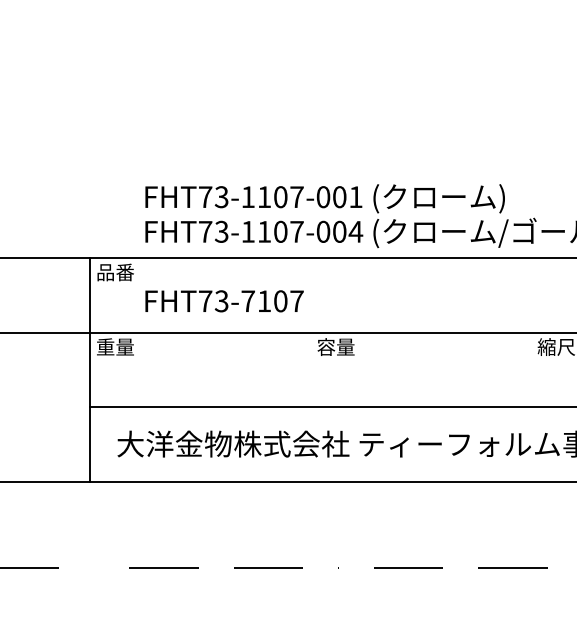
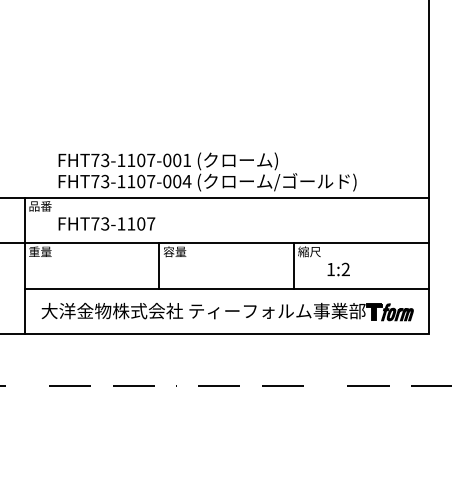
text: (248, 300) -> (121, 223), FHT73-7107 -> FHT73-1107
line: (310, 369) -> (159, 265), added
line: (530, 369) -> (293, 265), added

